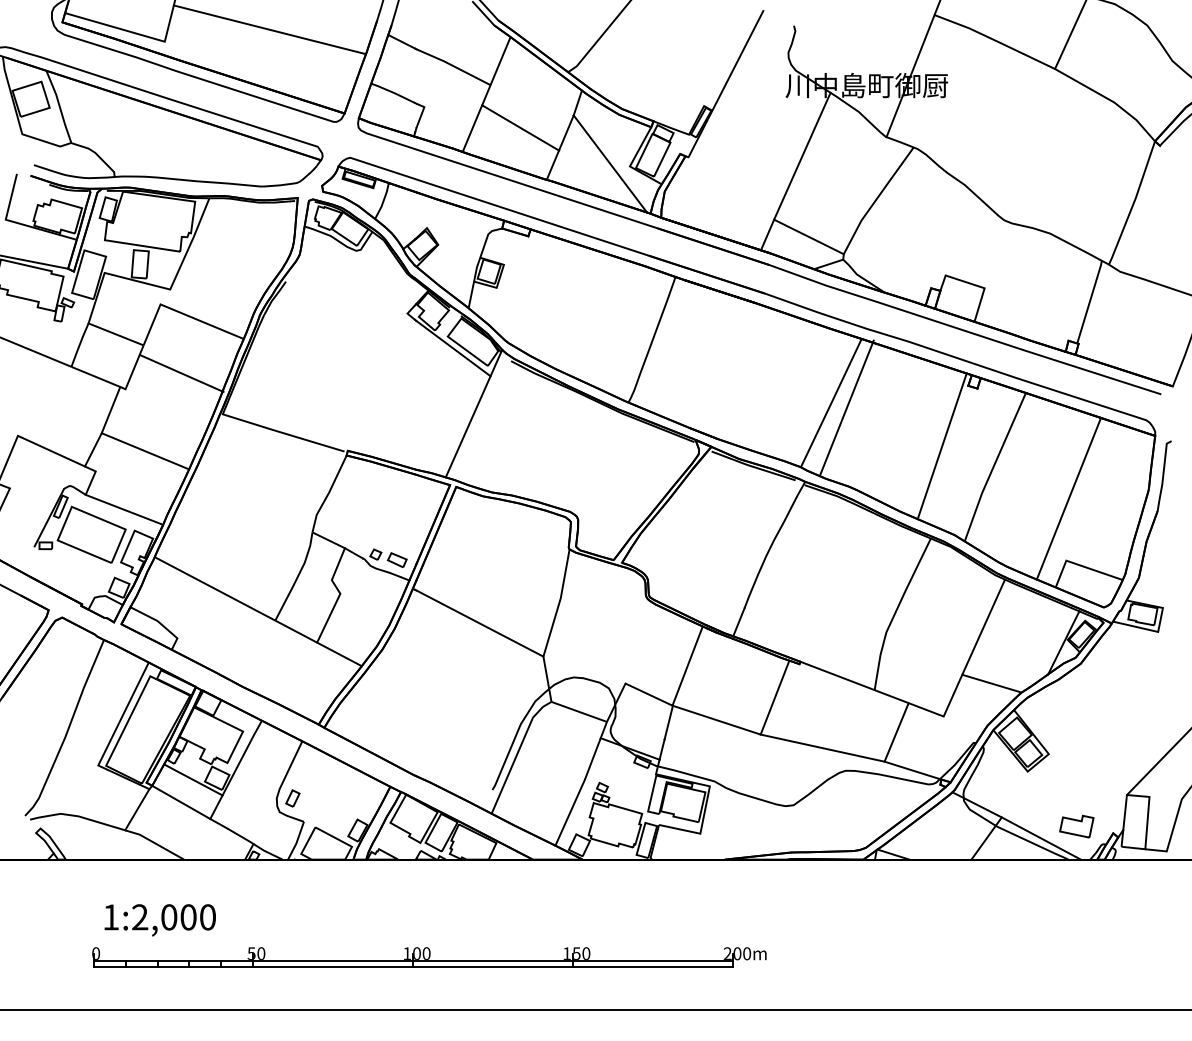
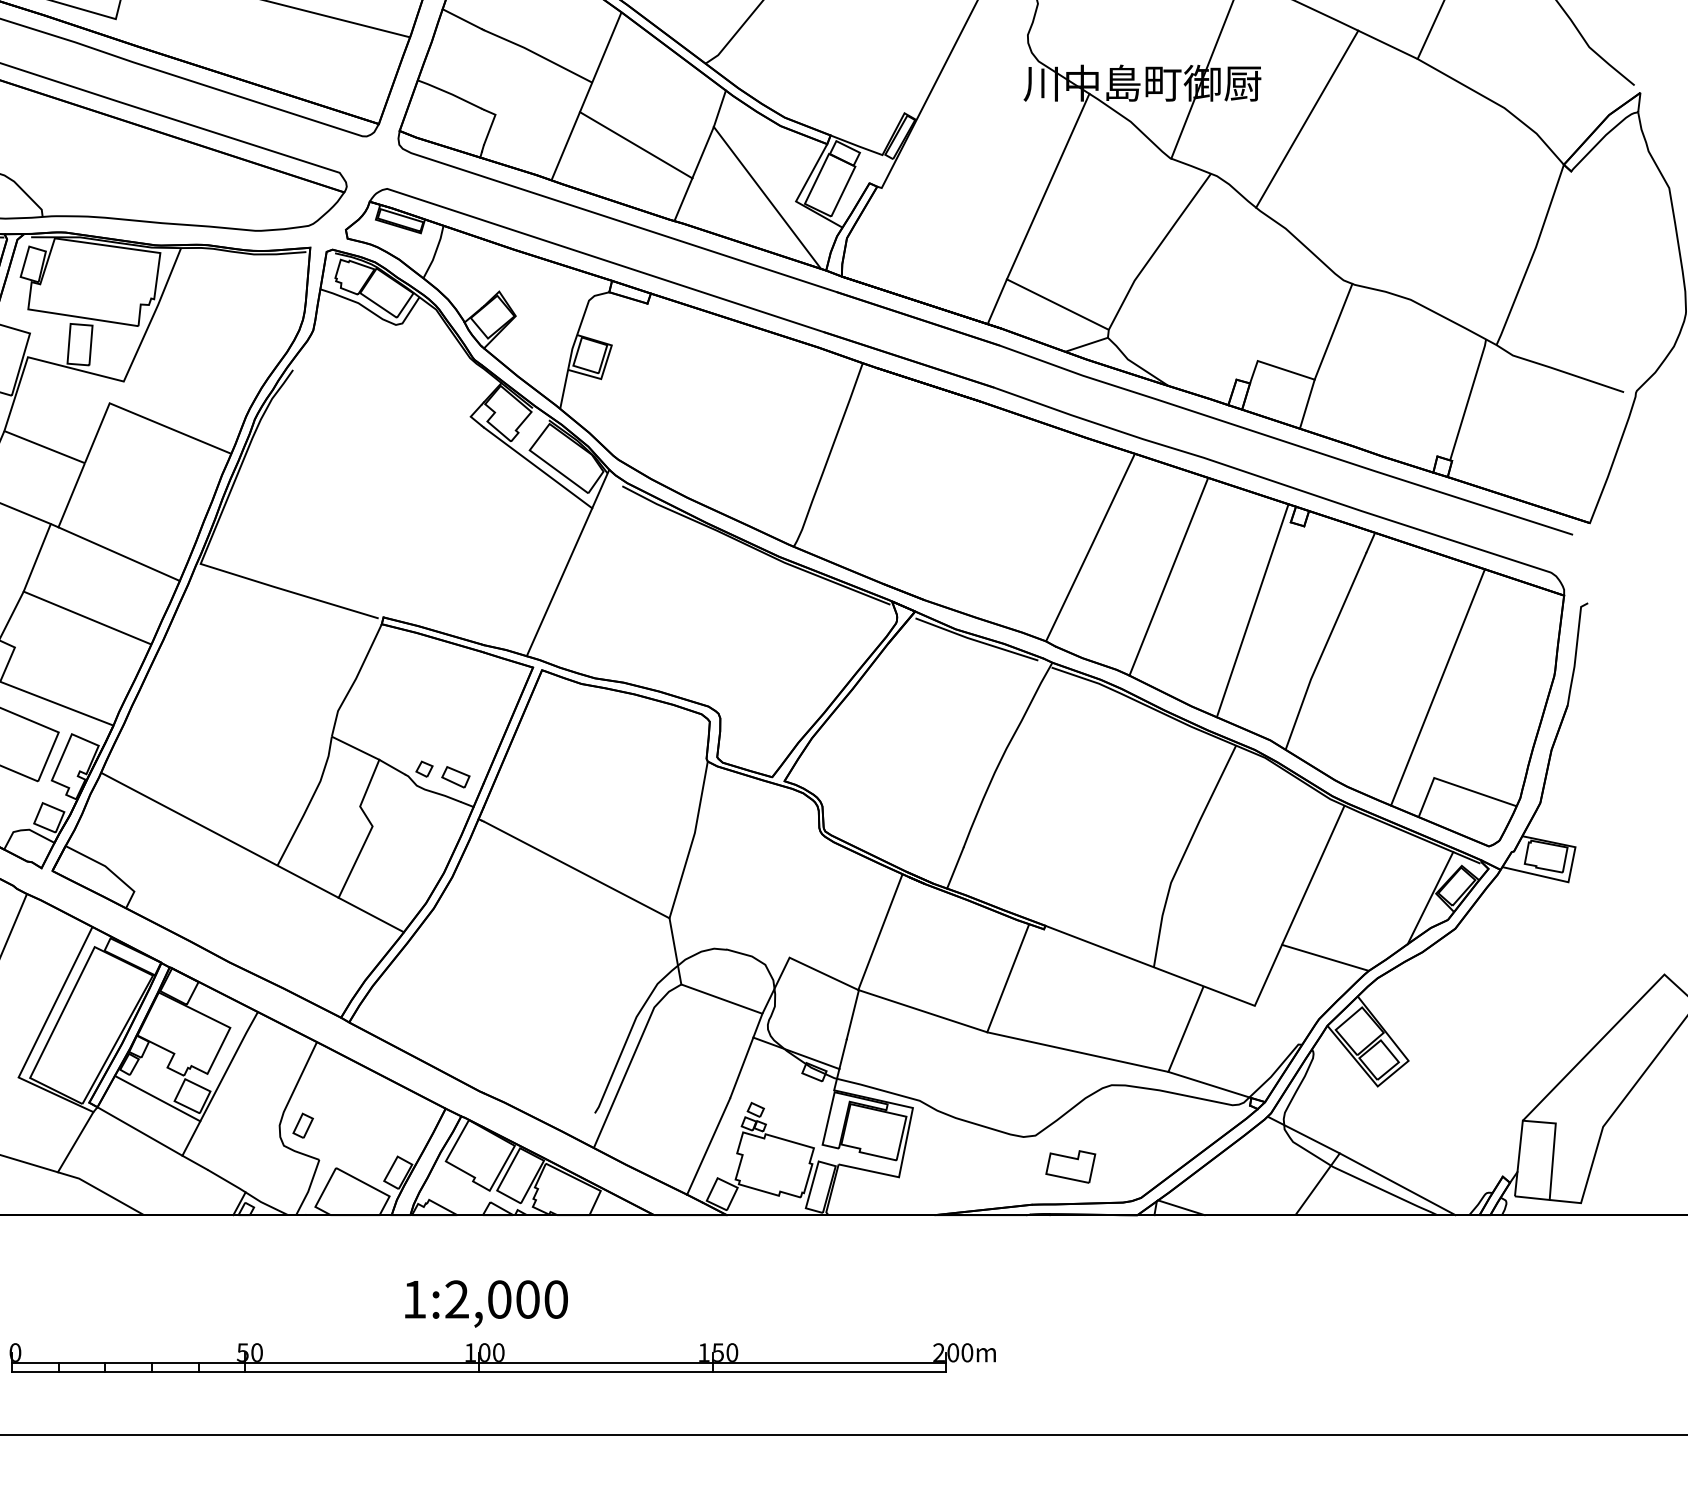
line: (979, 109) -> (1307, 118), added
line: (997, 255) -> (1333, 331), added
line: (181, 373) -> (118, 553), moved
line: (846, 407) -> (1168, 575), moved
part: (1076, 826) -> (1070, 1166), moved
text: (159, 920) -> (485, 1304), moved

